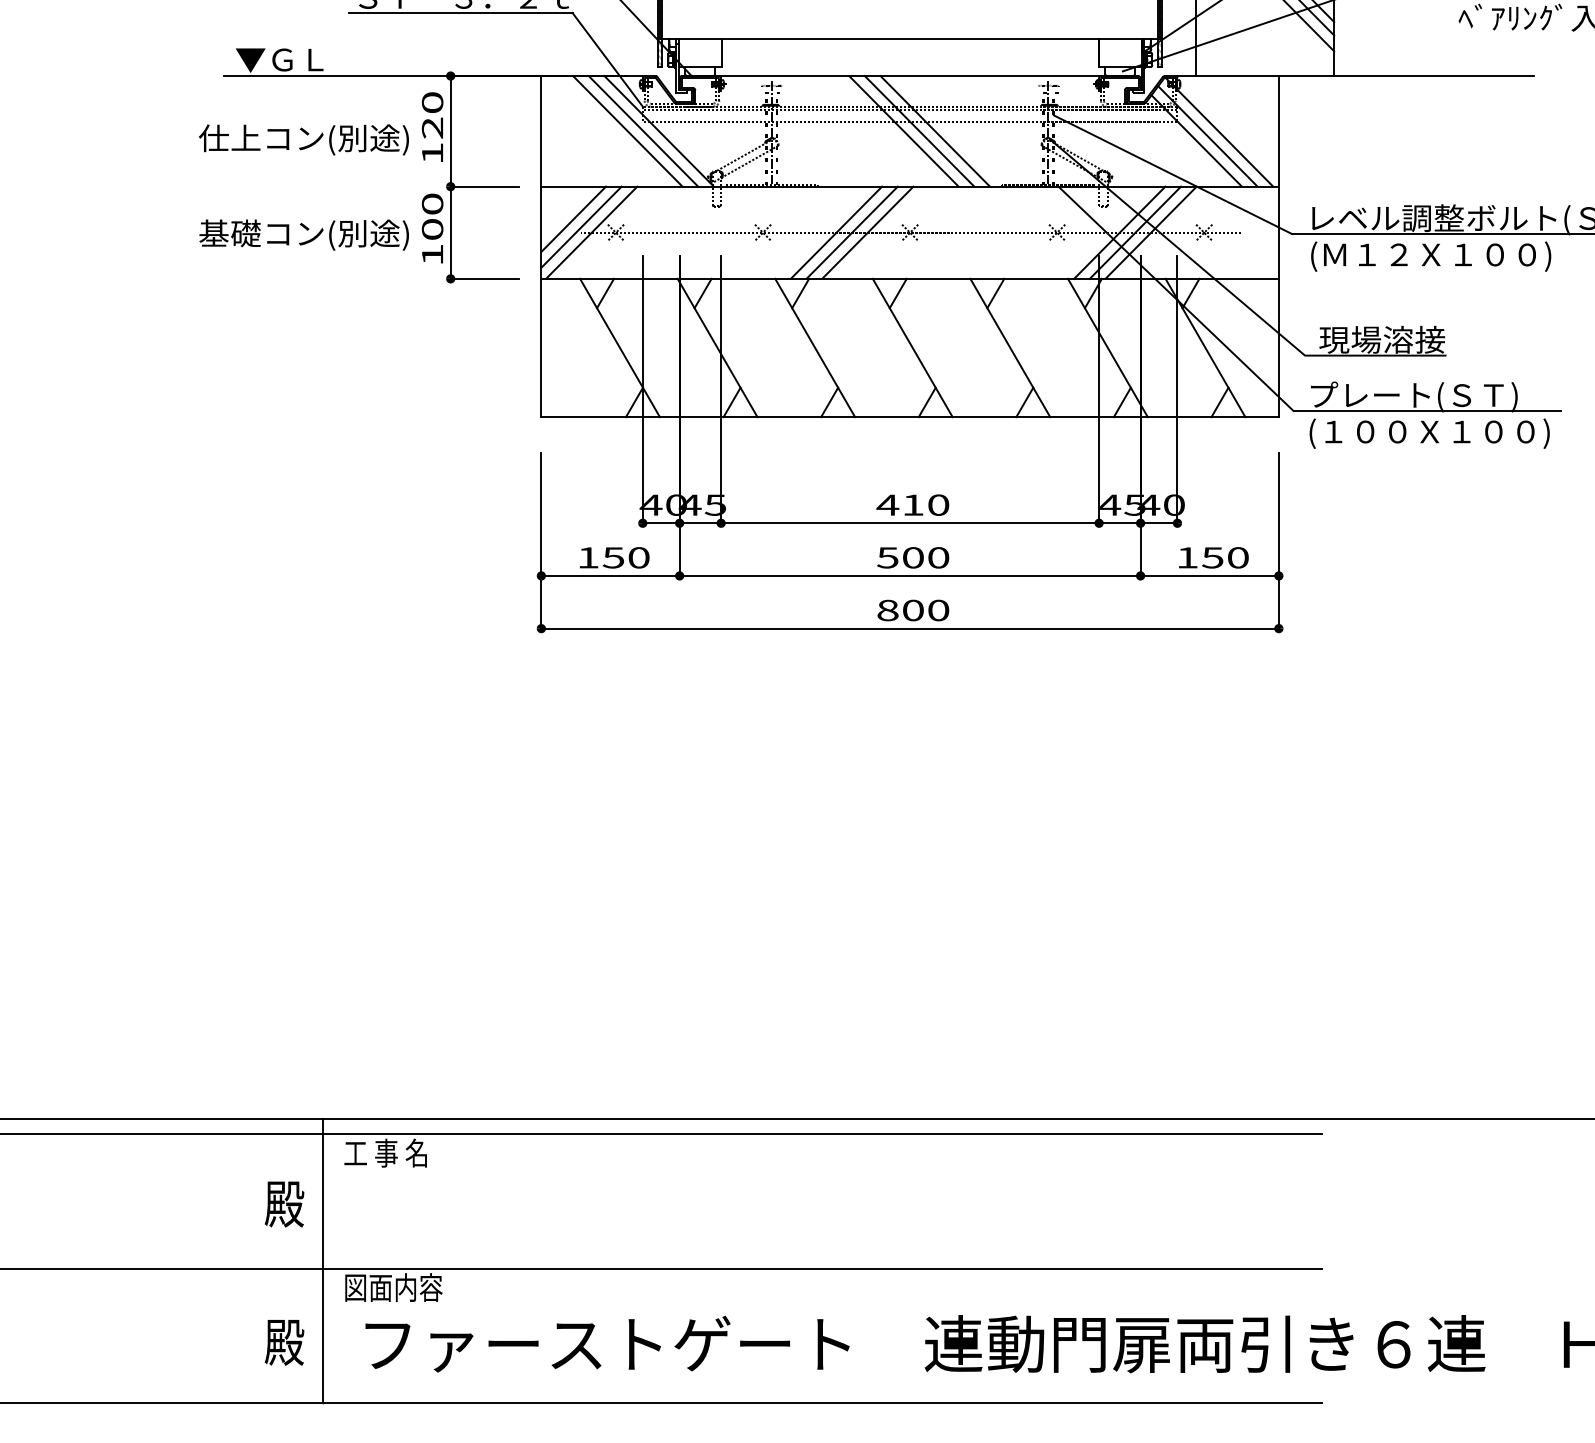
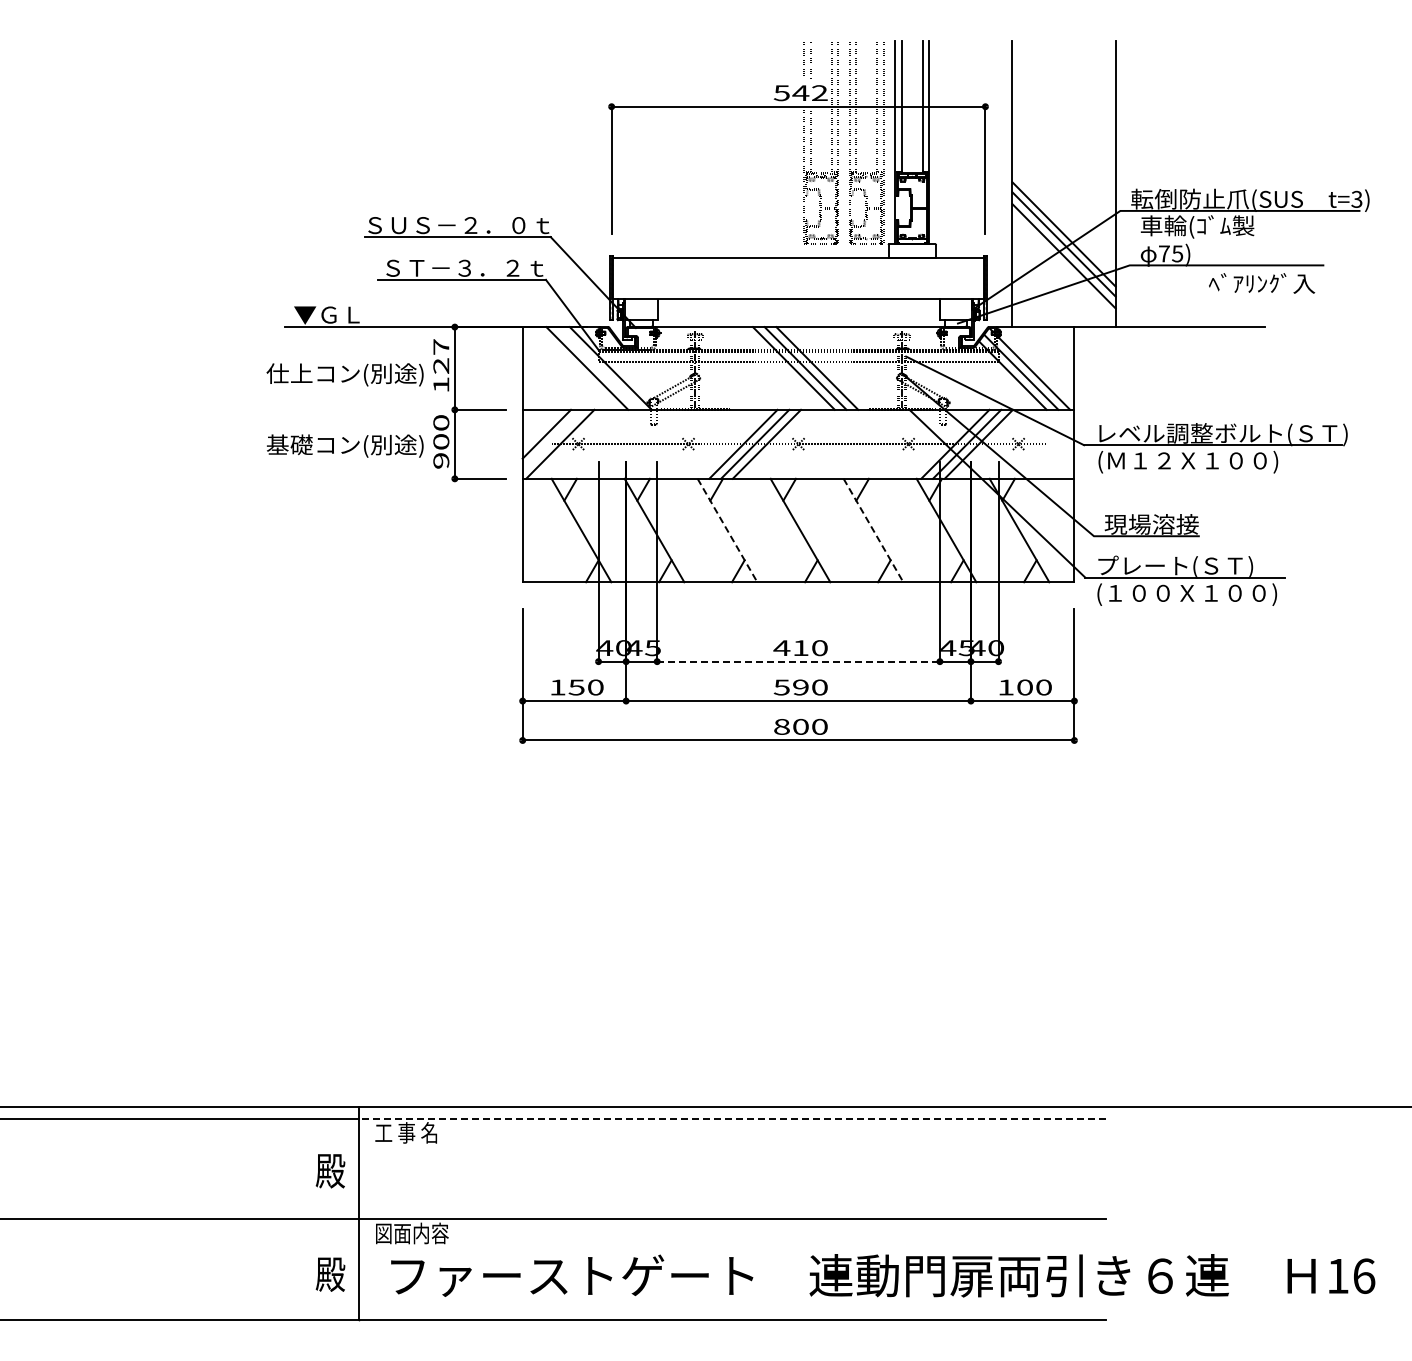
text: (432, 101) -> (441, 346), 120 -> 127
line: (644, 131) -> (599, 368), removed
line: (581, 226) -> (552, 439), removed
text: (432, 254) -> (441, 460), 100 -> 900
line: (815, 347) -> (727, 530), solid -> dashed
line: (1010, 347) -> (873, 530), solid -> dashed
line: (911, 523) -> (799, 661), solid -> dashed
text: (912, 557) -> (800, 687), 500 -> 590
text: (1212, 557) -> (1024, 687), 150 -> 100
line: (821, 1133) -> (732, 1118), solid -> dashed

